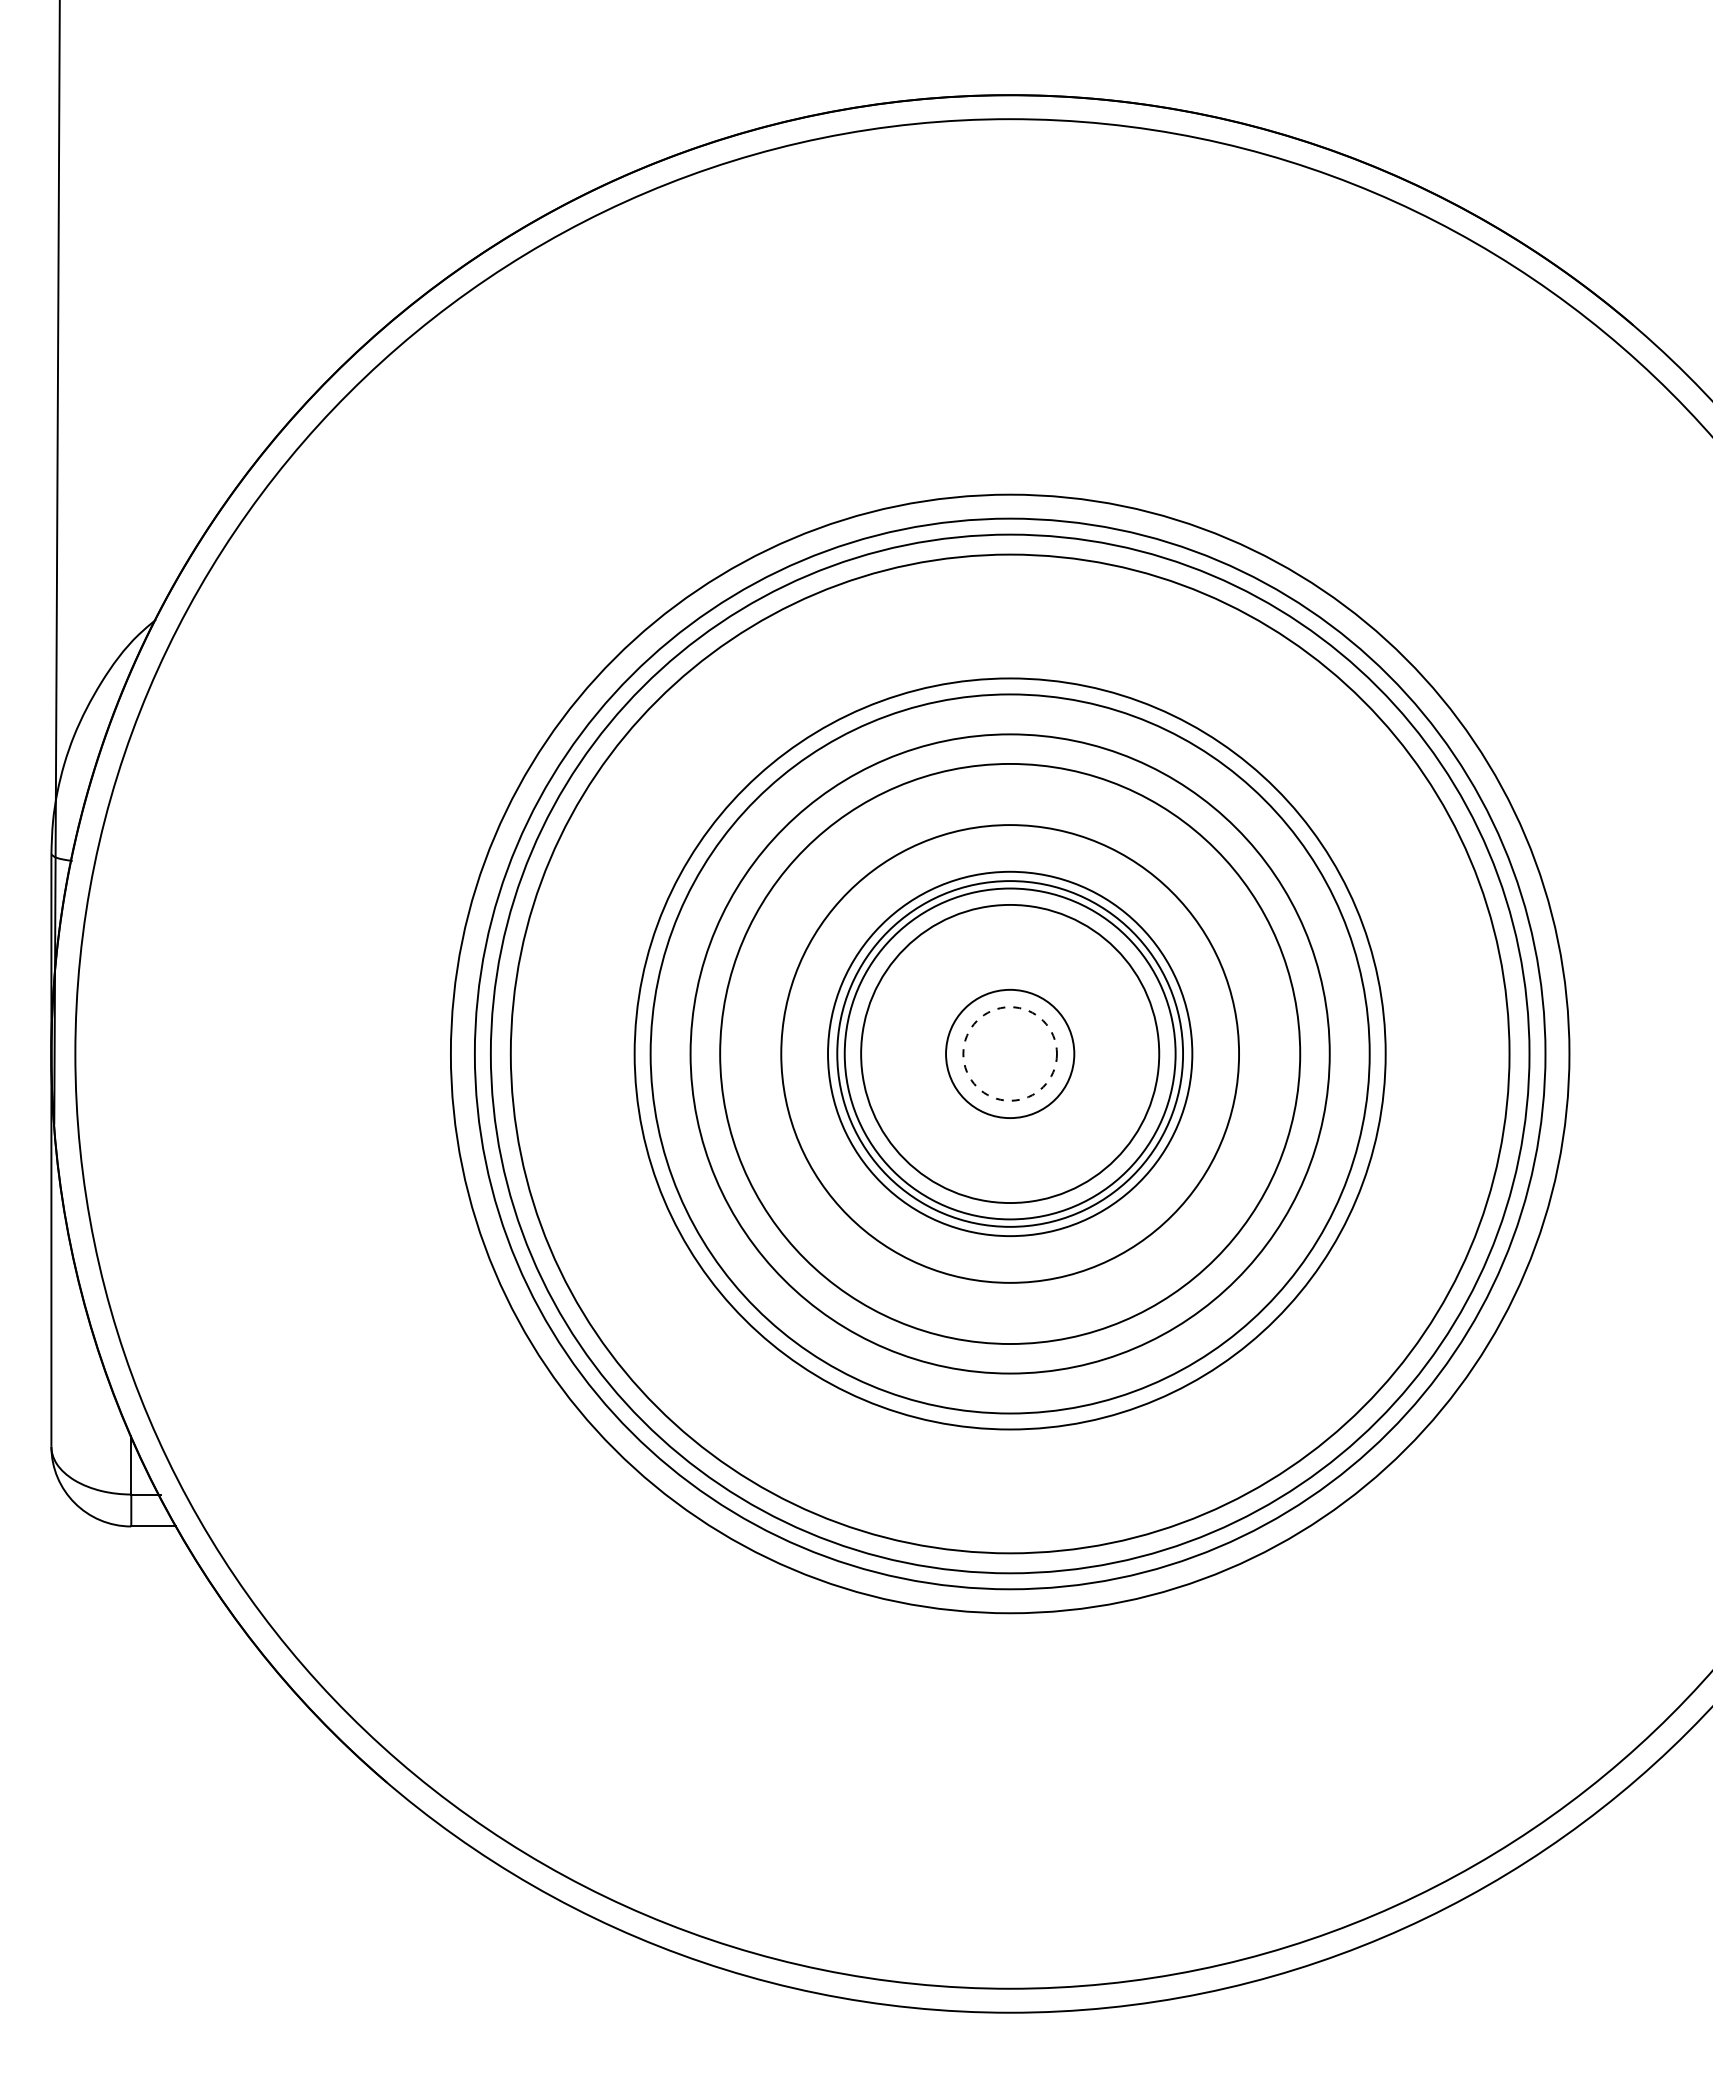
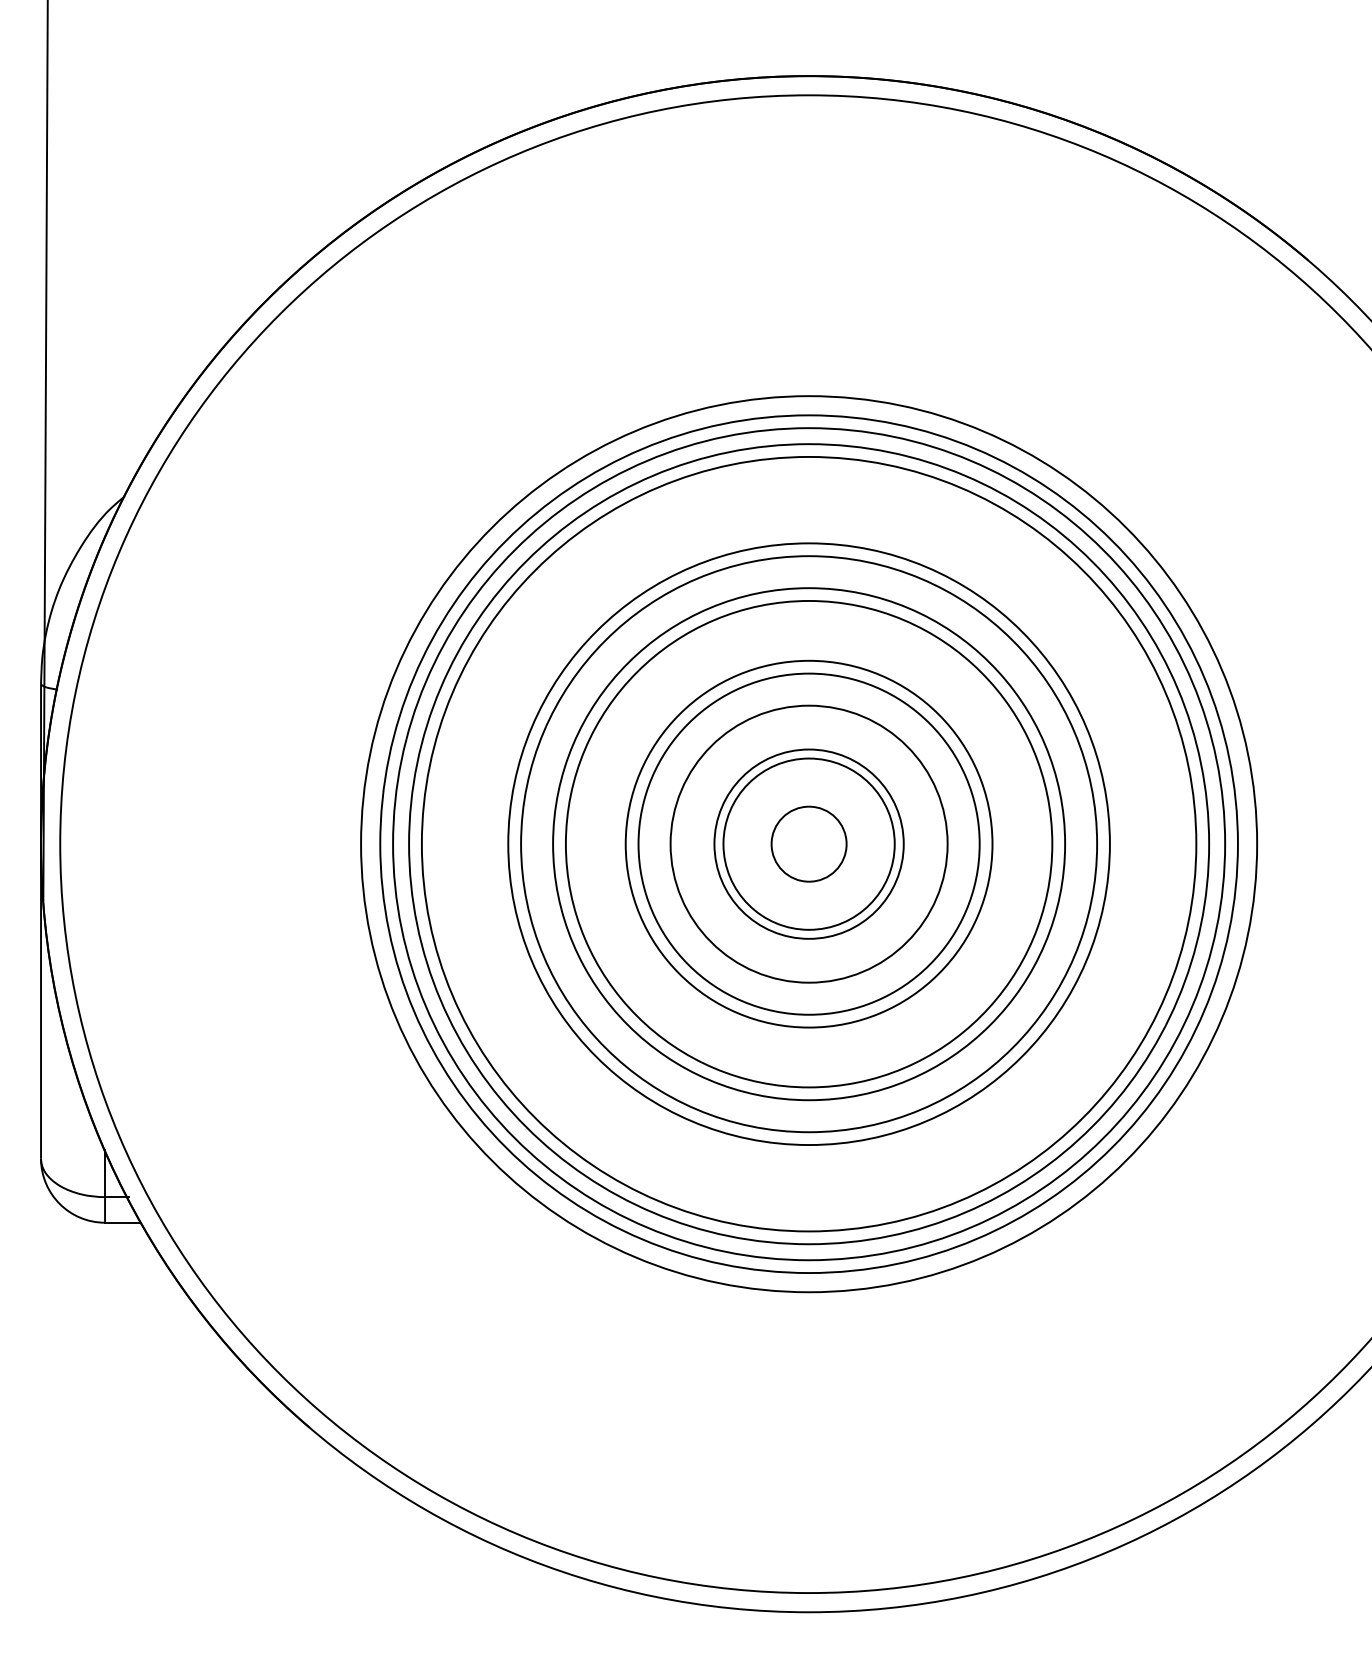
circle: (1009, 1053) -> (808, 843), size x1.67
circle: (1009, 1053) -> (808, 843), size x1.67
circle: (1010, 1053) -> (809, 843), dashed -> solid
circle: (1010, 1053) -> (809, 843), size x0.71
circle: (1010, 1053) -> (809, 843), size x1.43
circle: (1010, 1053) -> (809, 843), size x1.67

